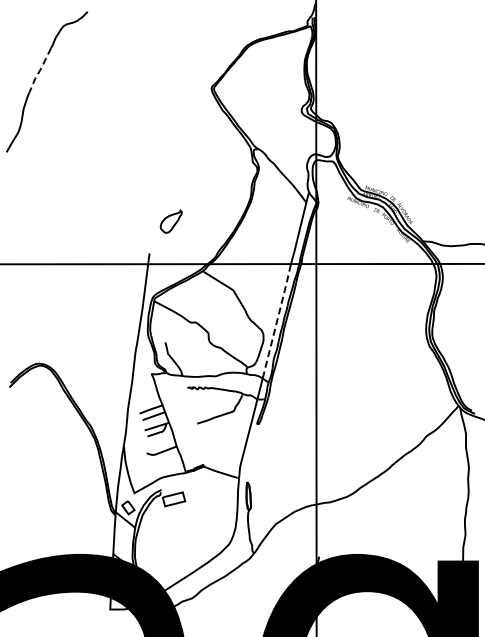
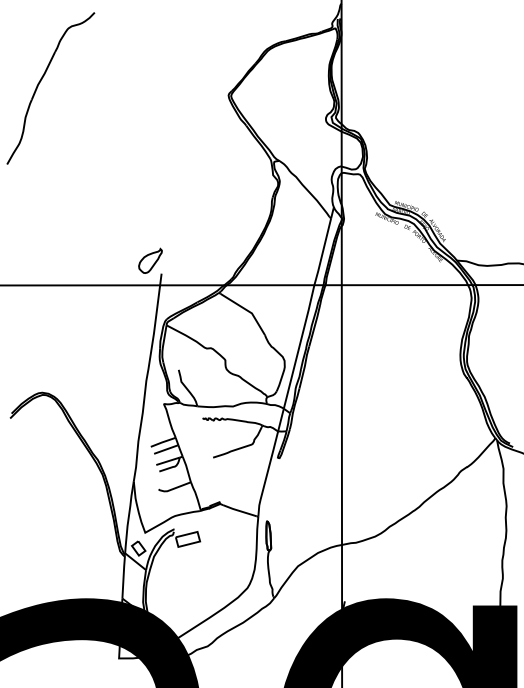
line: (39, 70) -> (42, 76), dashed -> solid
part: (170, 221) -> (149, 260), moved
line: (277, 320) -> (299, 346), dashed -> solid

